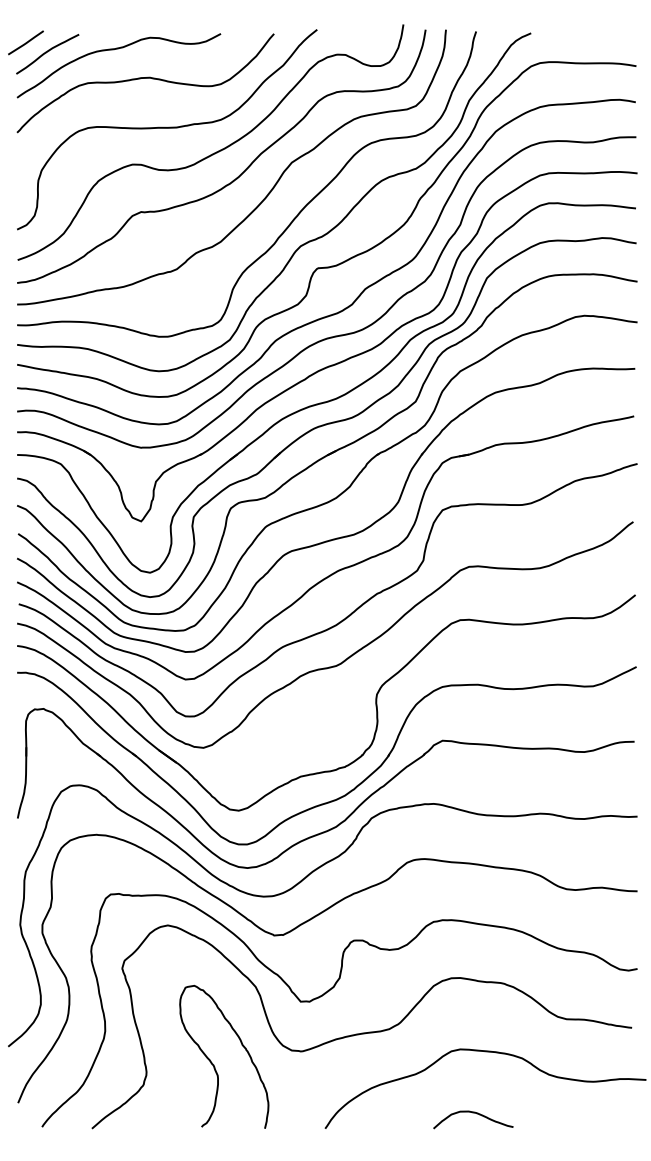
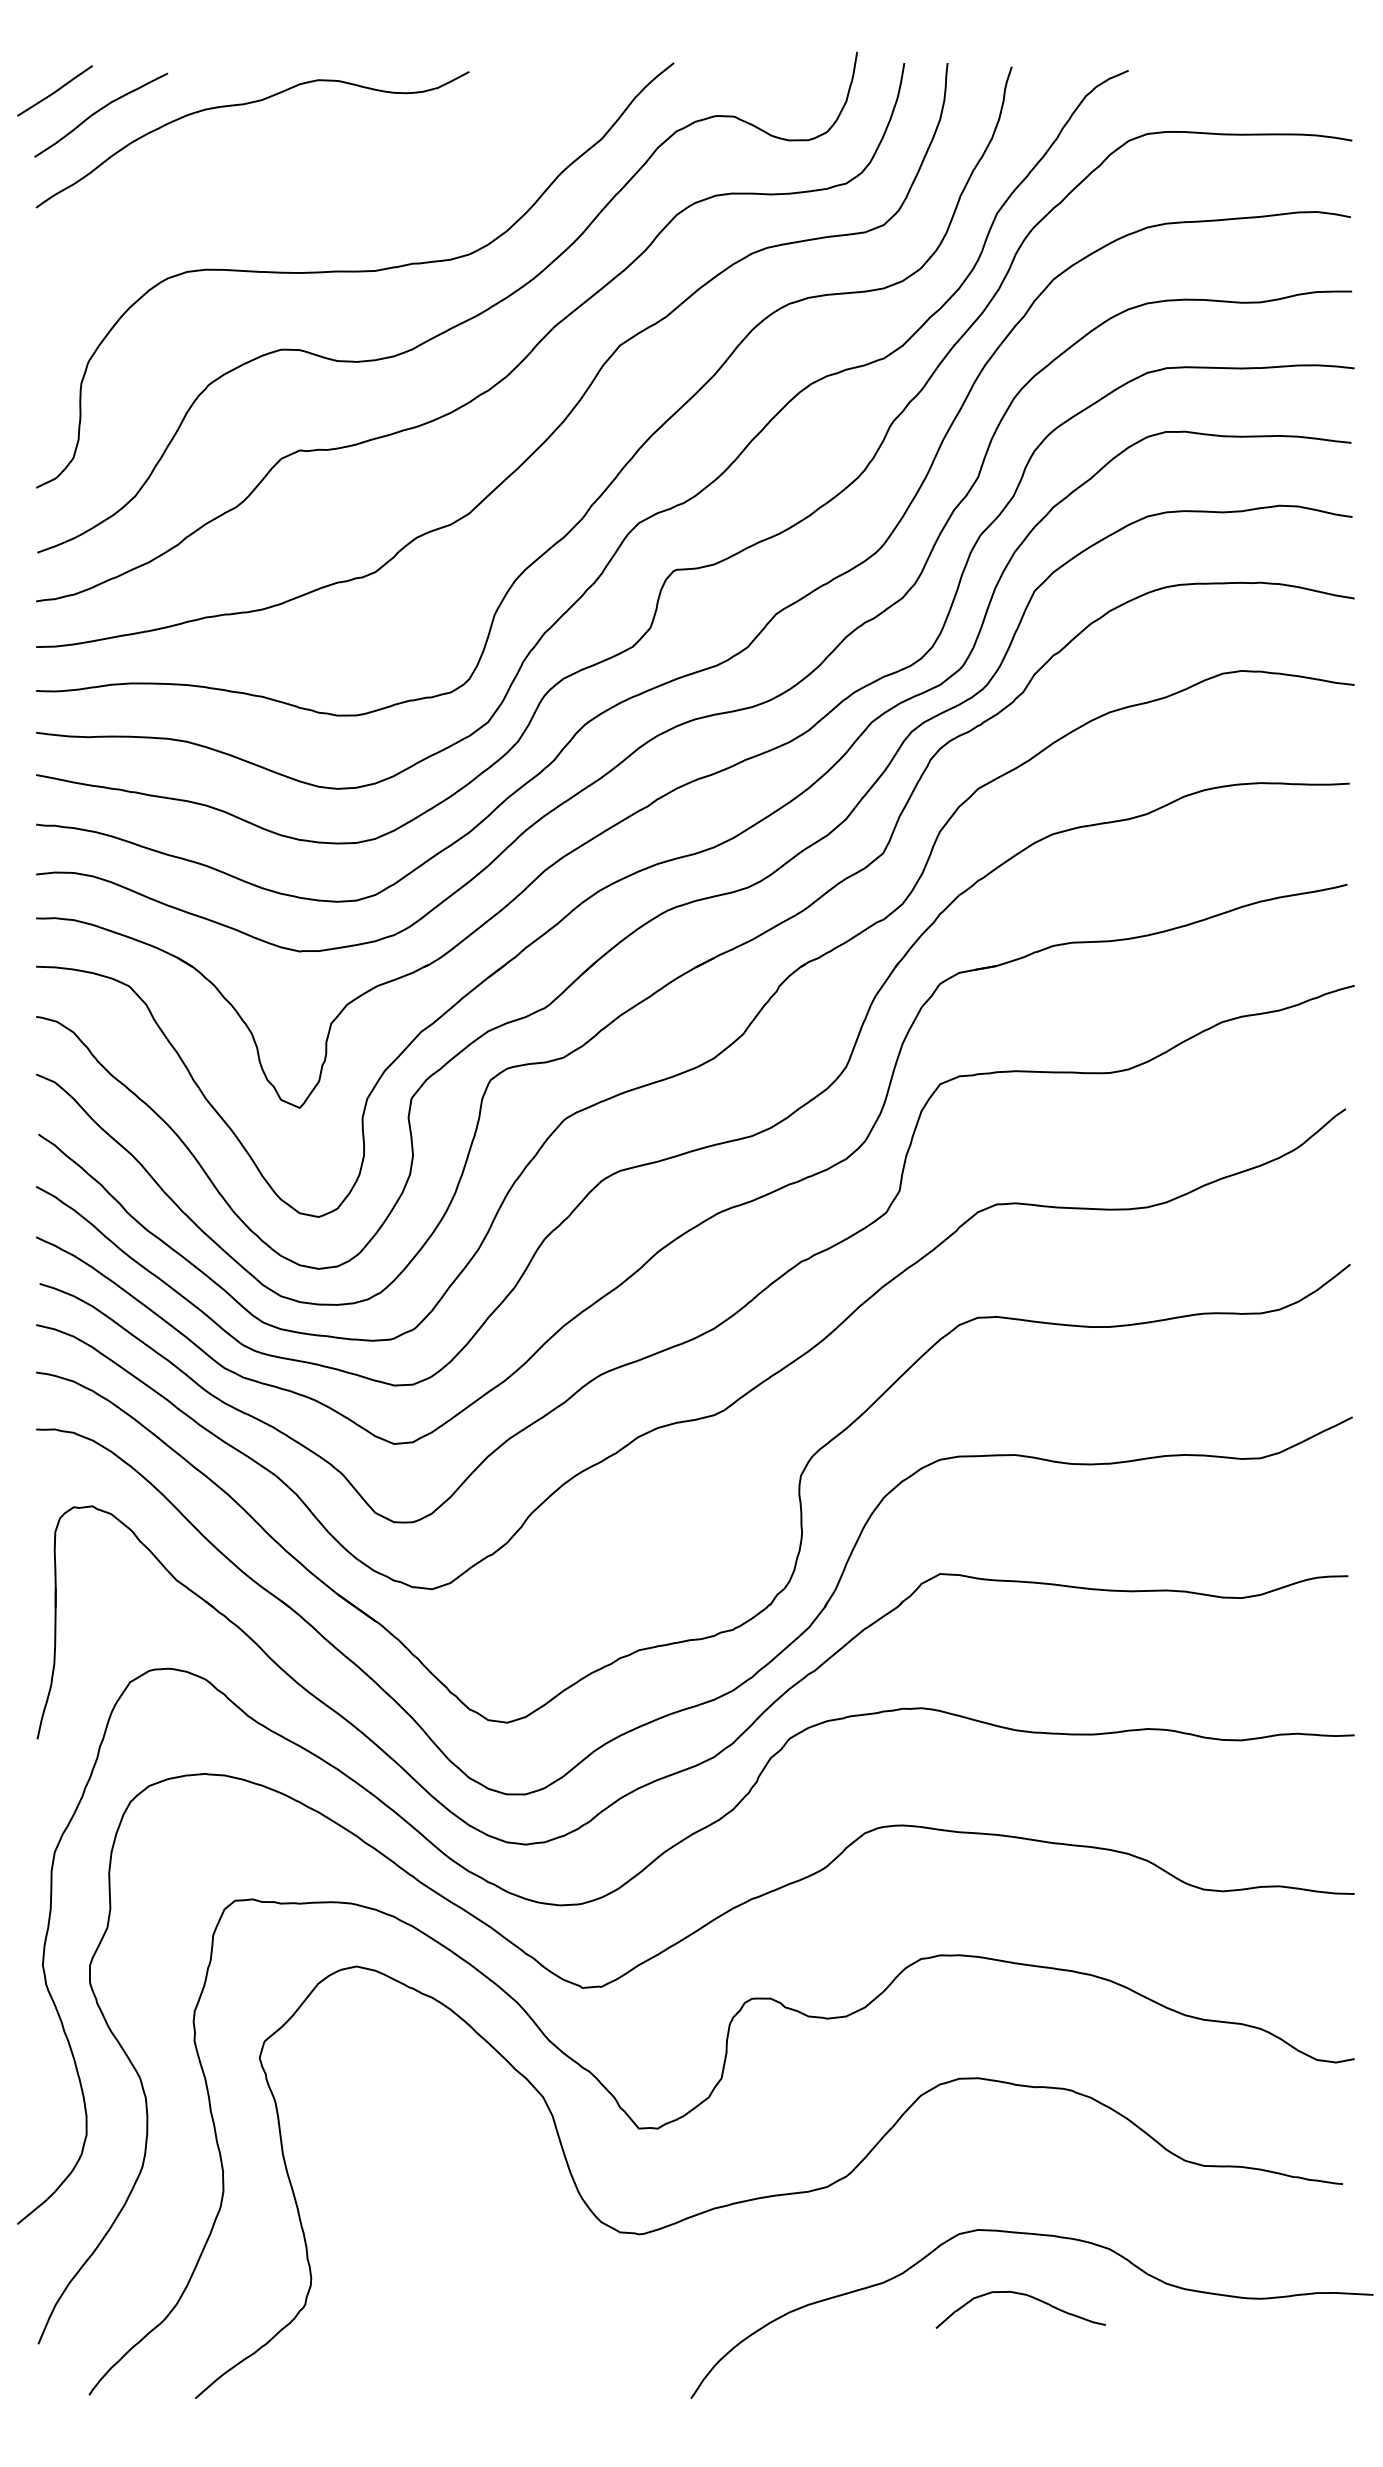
curve: (145, 78) -> (308, 166), removed
curve: (213, 1063) -> (453, 2259), removed
curve: (476, 1114) -> (1027, 2298), moved

